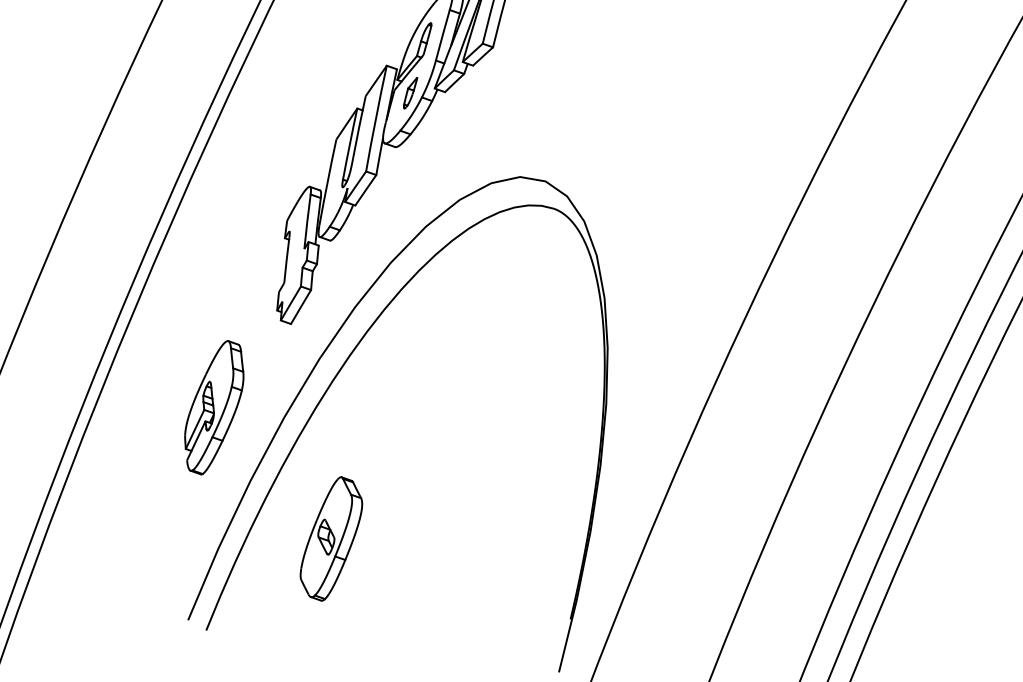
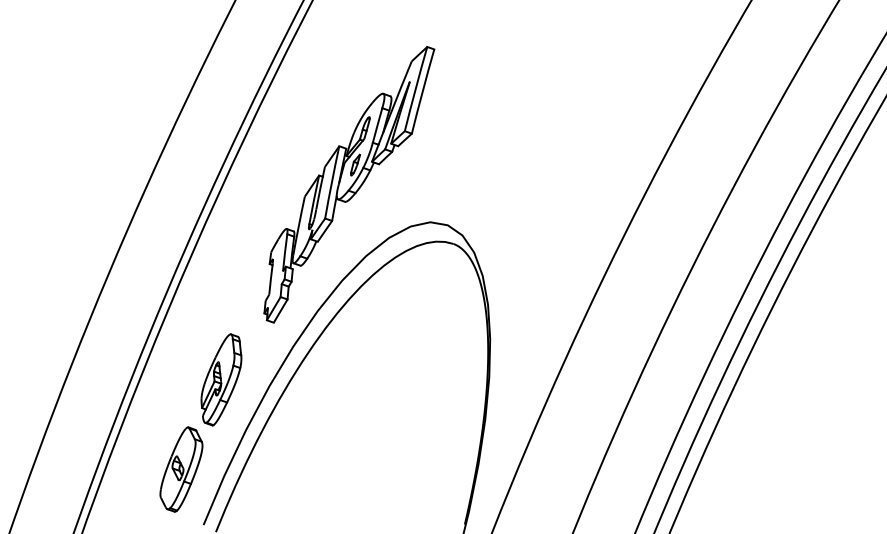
part: (331, 538) -> (181, 469), moved

